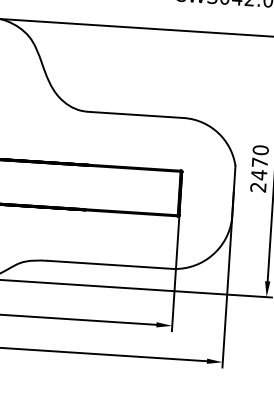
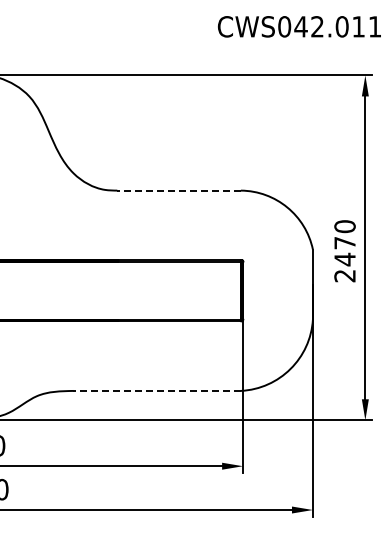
line: (137, 114) -> (179, 190), solid -> dashed
line: (111, 264) -> (157, 390), solid -> dashed

